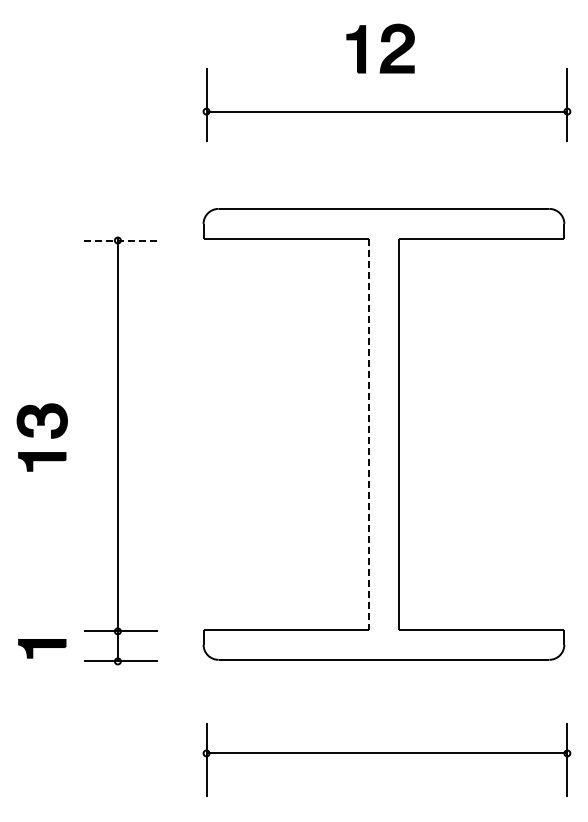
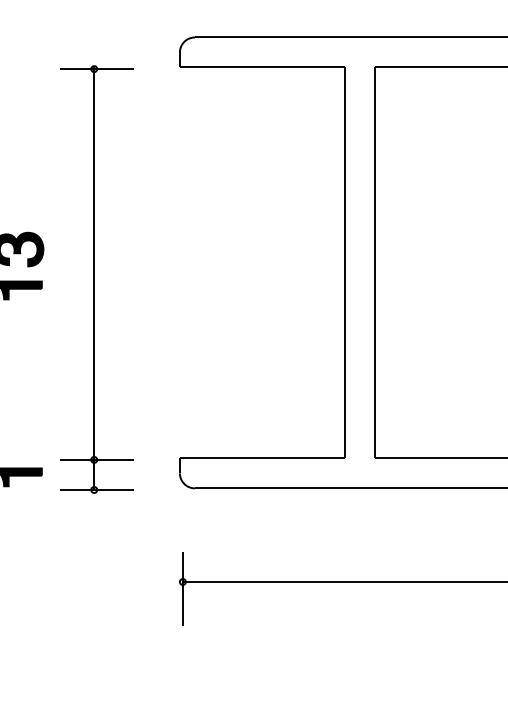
line: (120, 240) -> (96, 69), dashed -> solid
line: (368, 434) -> (344, 263), dashed -> solid

